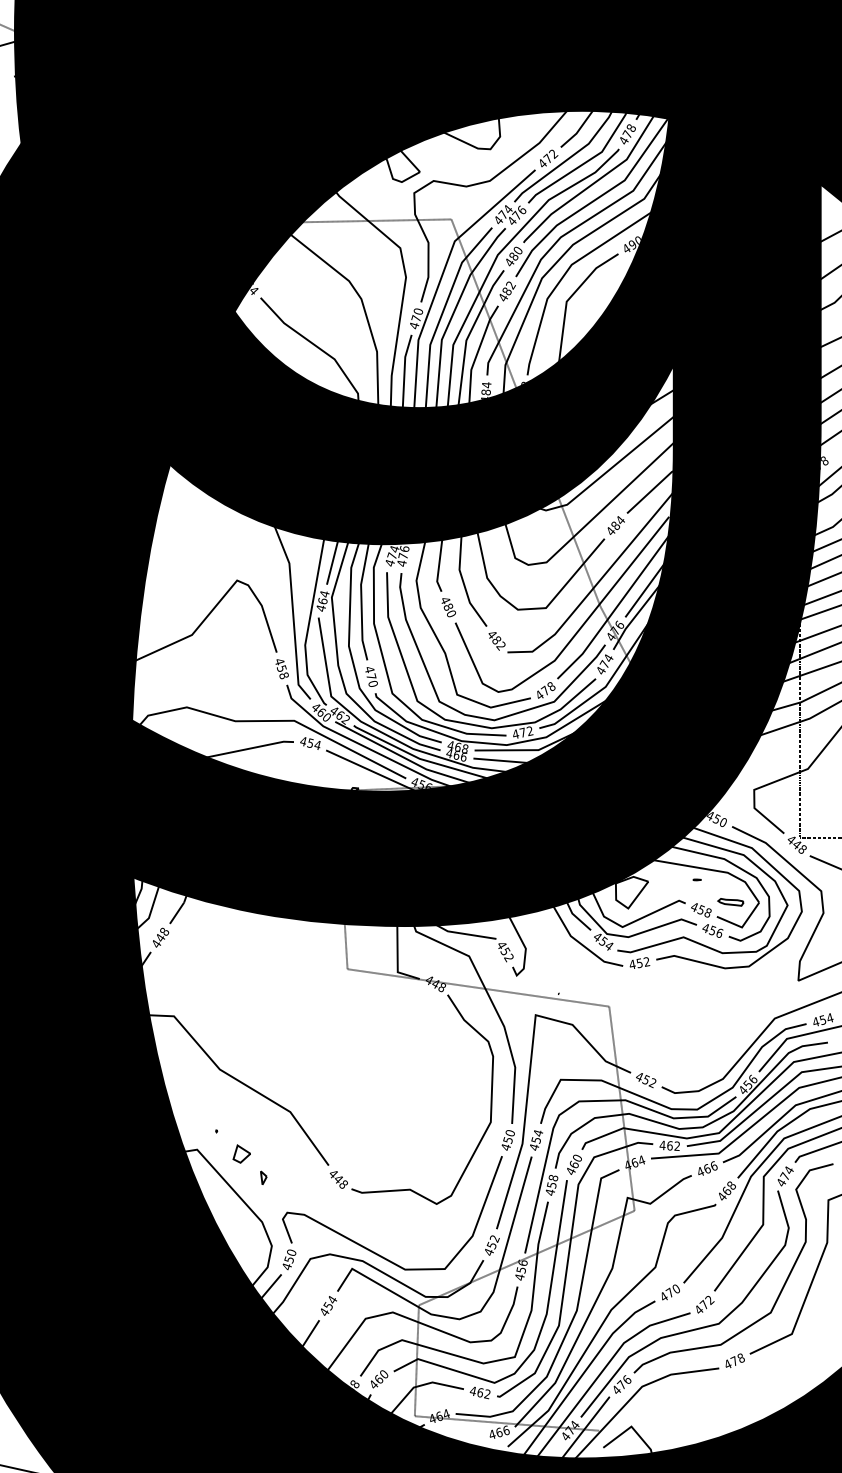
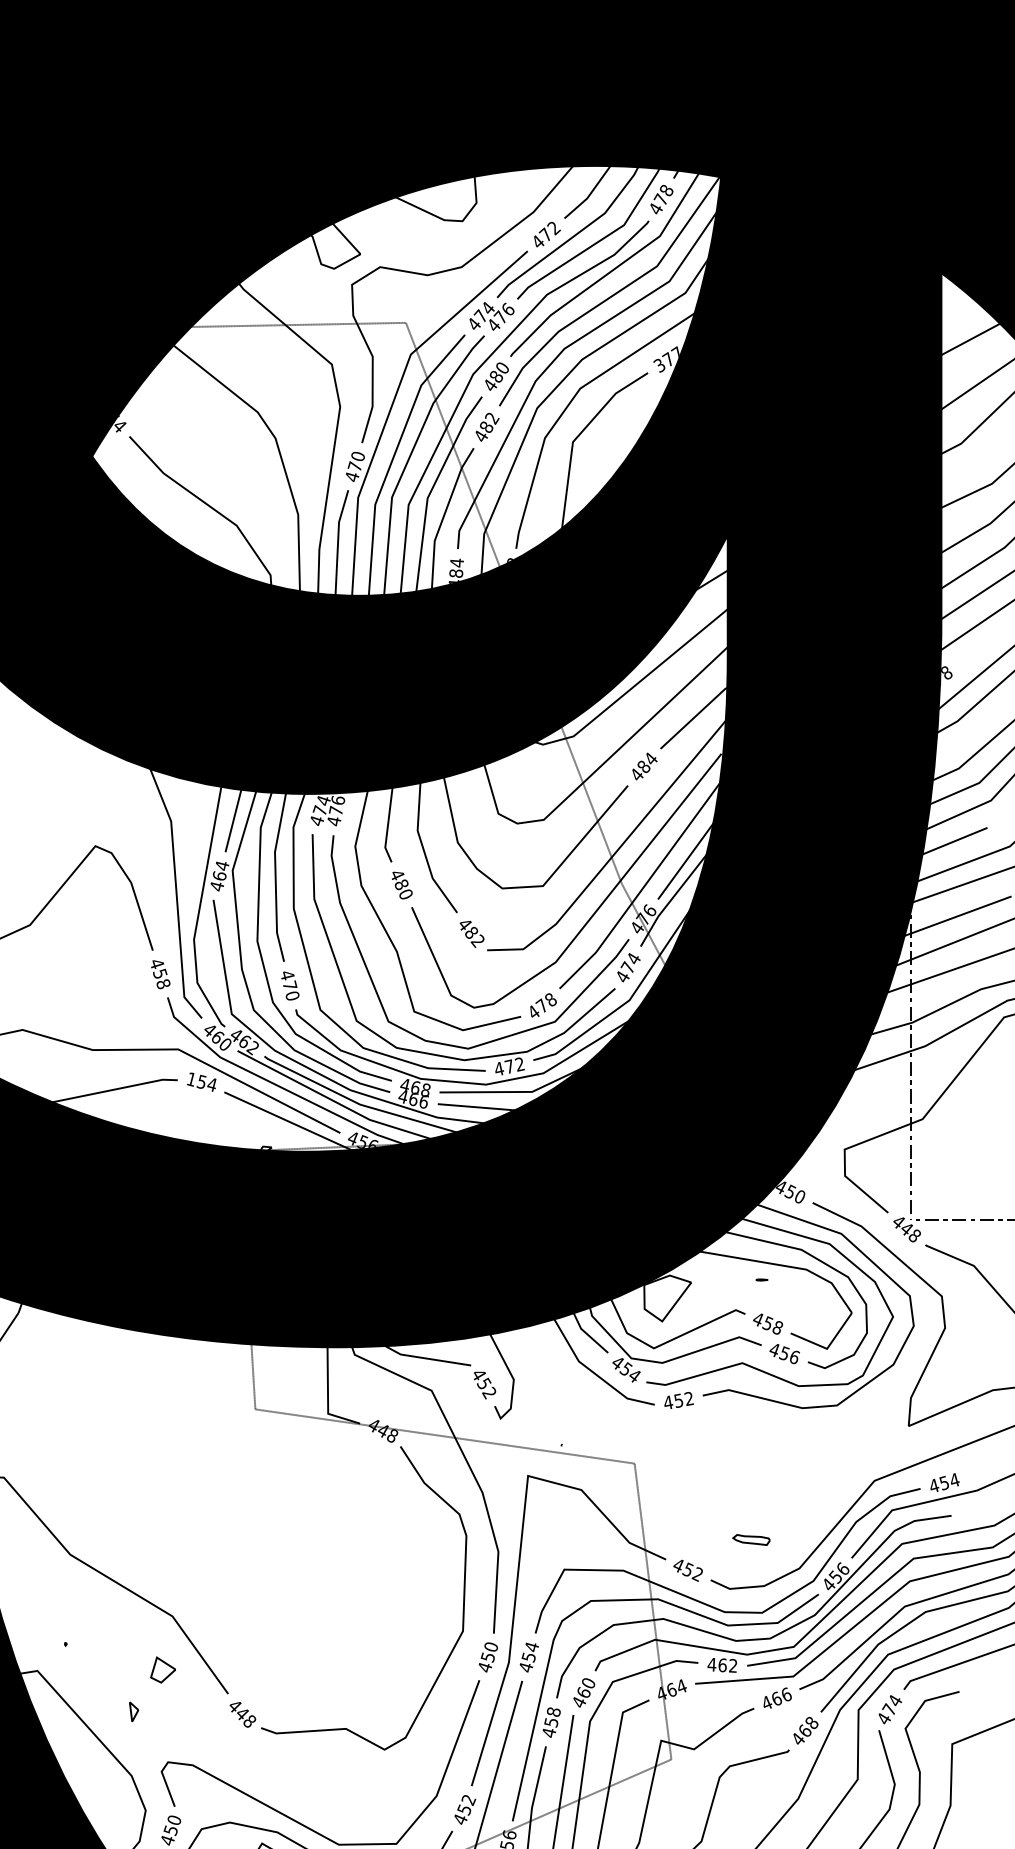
text: (631, 244) -> (666, 359), 490 -> 377
text: (303, 741) -> (191, 1079), 454 -> 154
part: (730, 902) -> (750, 1540), moved
part: (241, 1153) -> (162, 1669), moved

